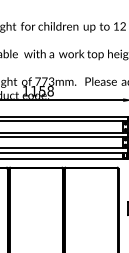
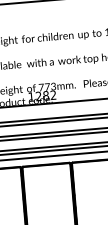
text: (42, 90) -> (46, 95), 1158 -> 1282

